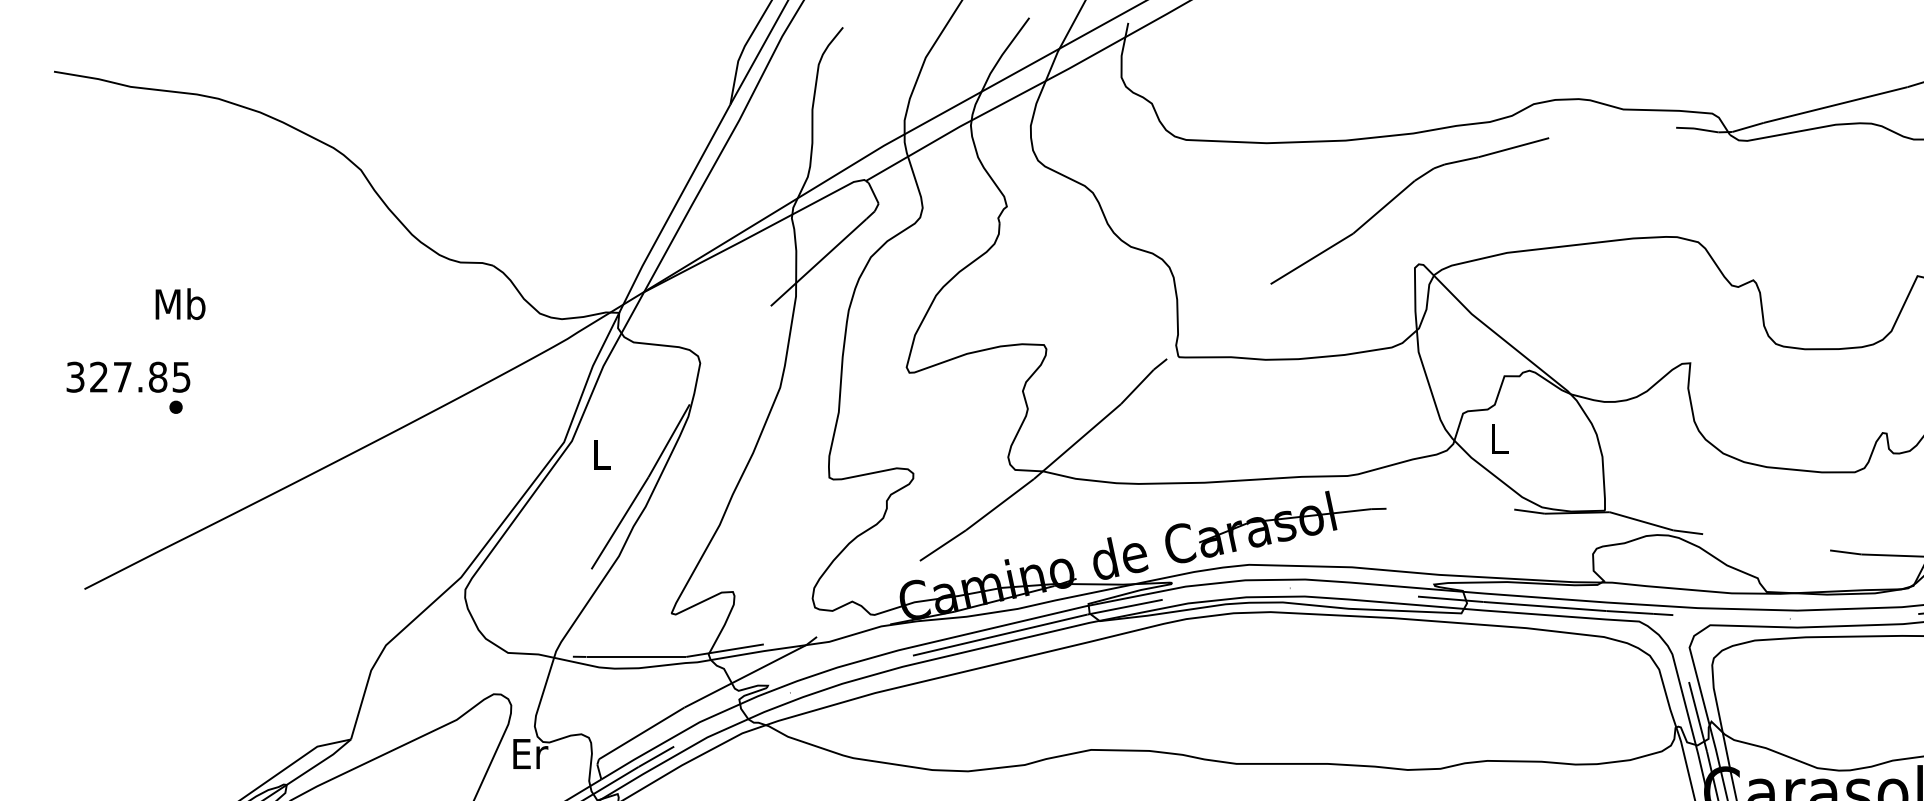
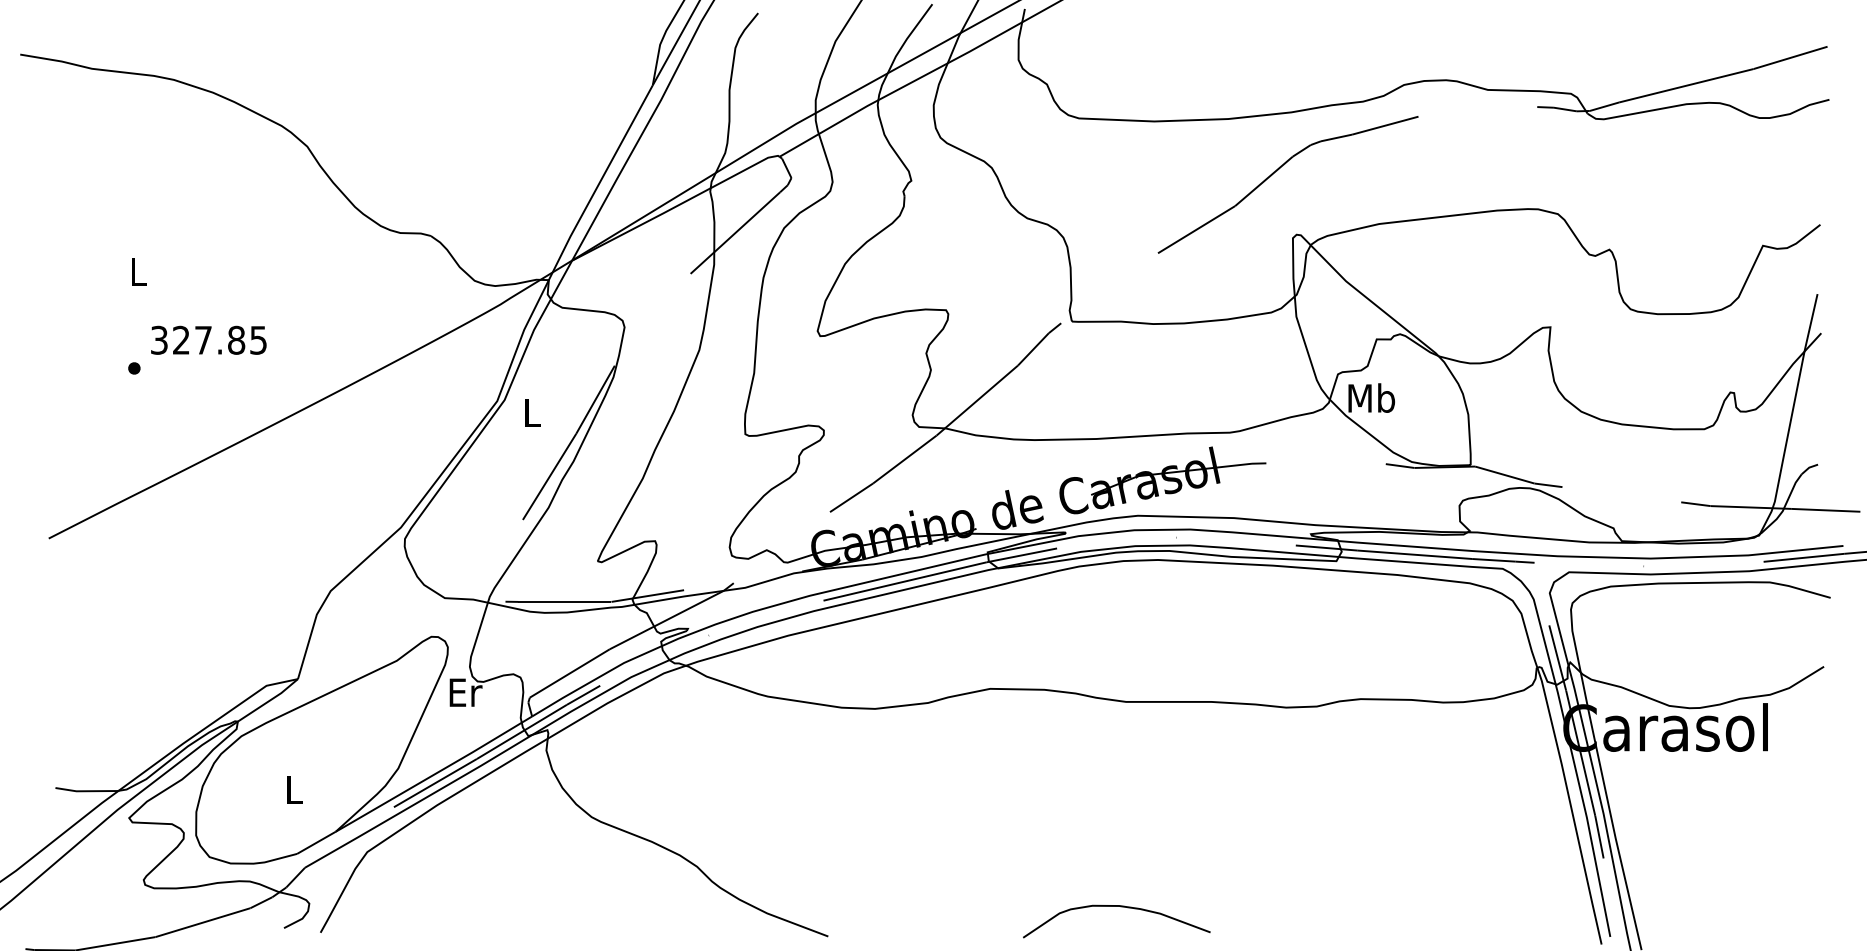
text: (180, 303) -> (138, 271), Mb -> L
text: (128, 376) -> (208, 339), moved
text: (1498, 438) -> (1371, 397), L -> Mb

